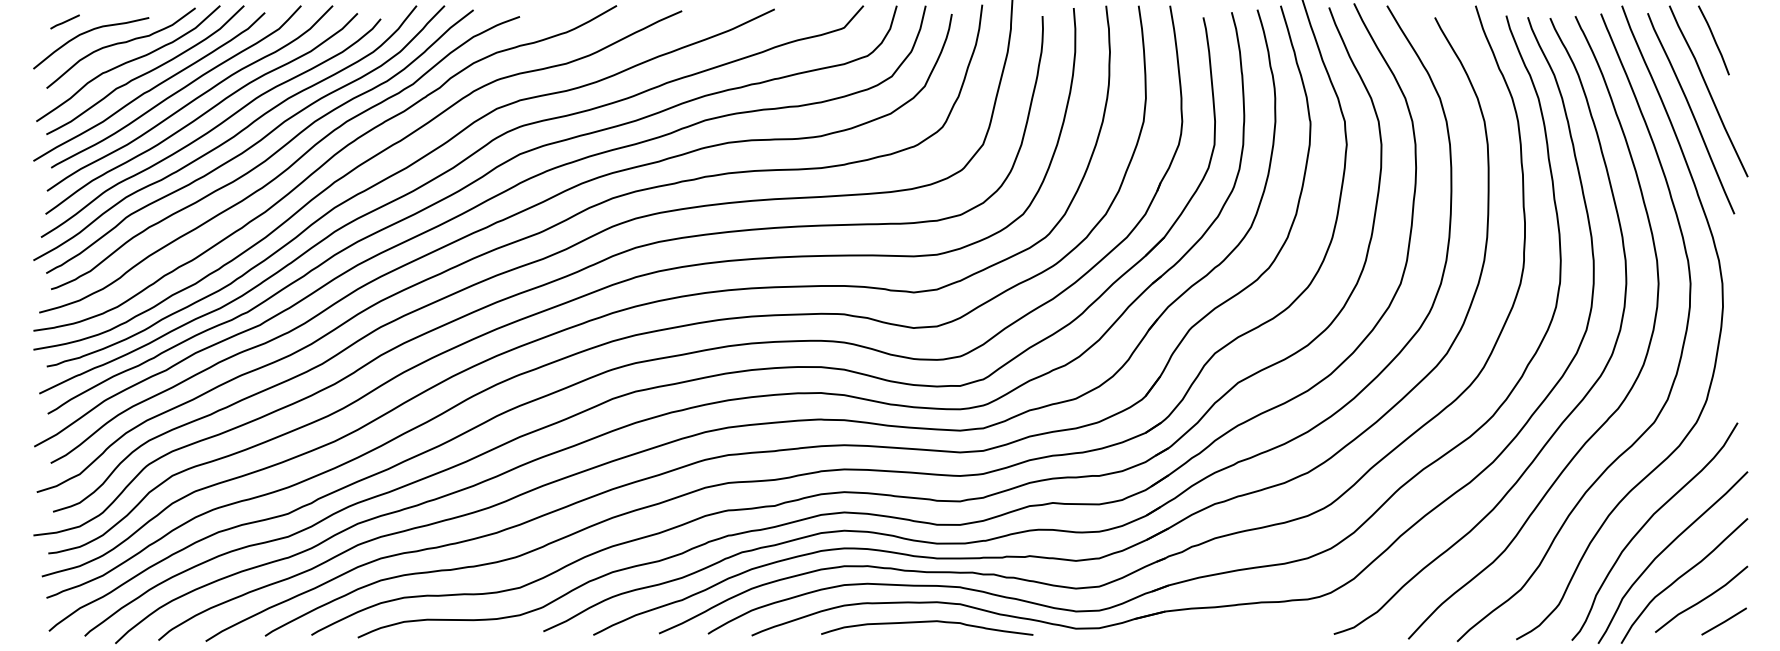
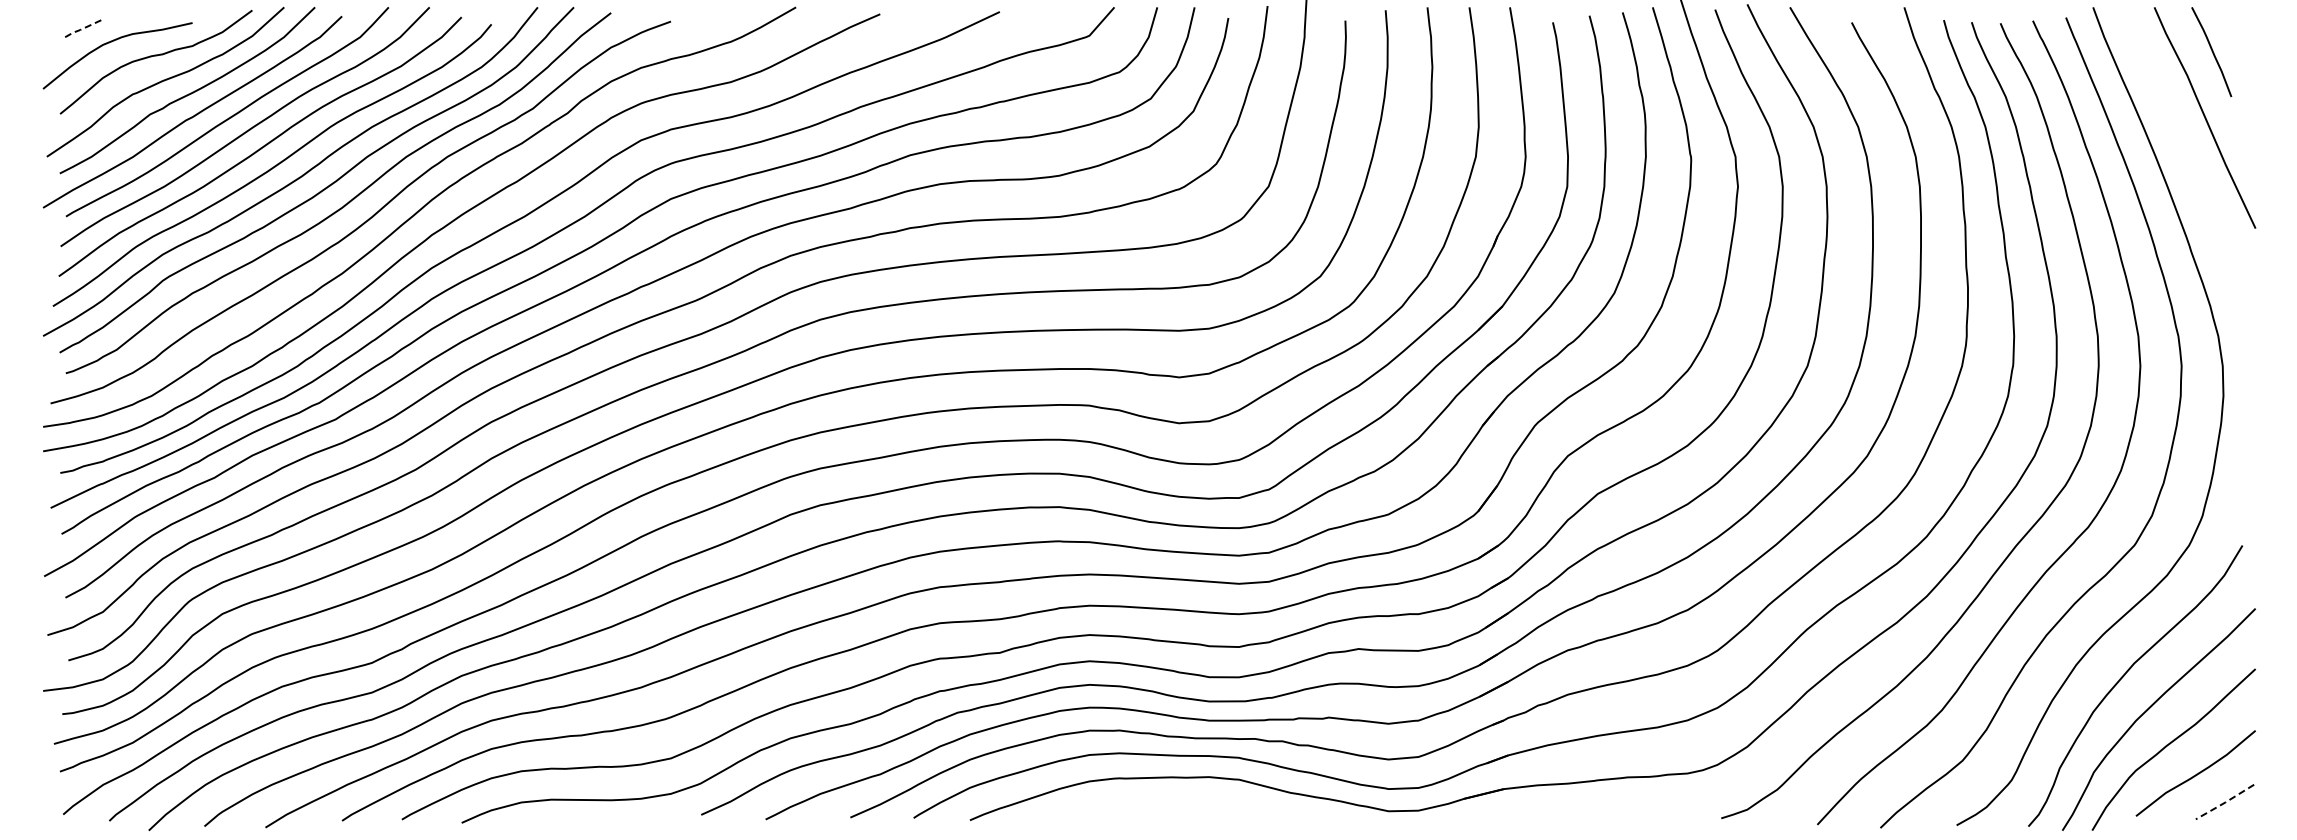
line: (63, 22) -> (82, 28), solid -> dashed
curve: (1691, 112) -> (2182, 145), removed
line: (1724, 621) -> (2225, 802), solid -> dashed
curve: (927, 622) -> (1196, 803), removed

